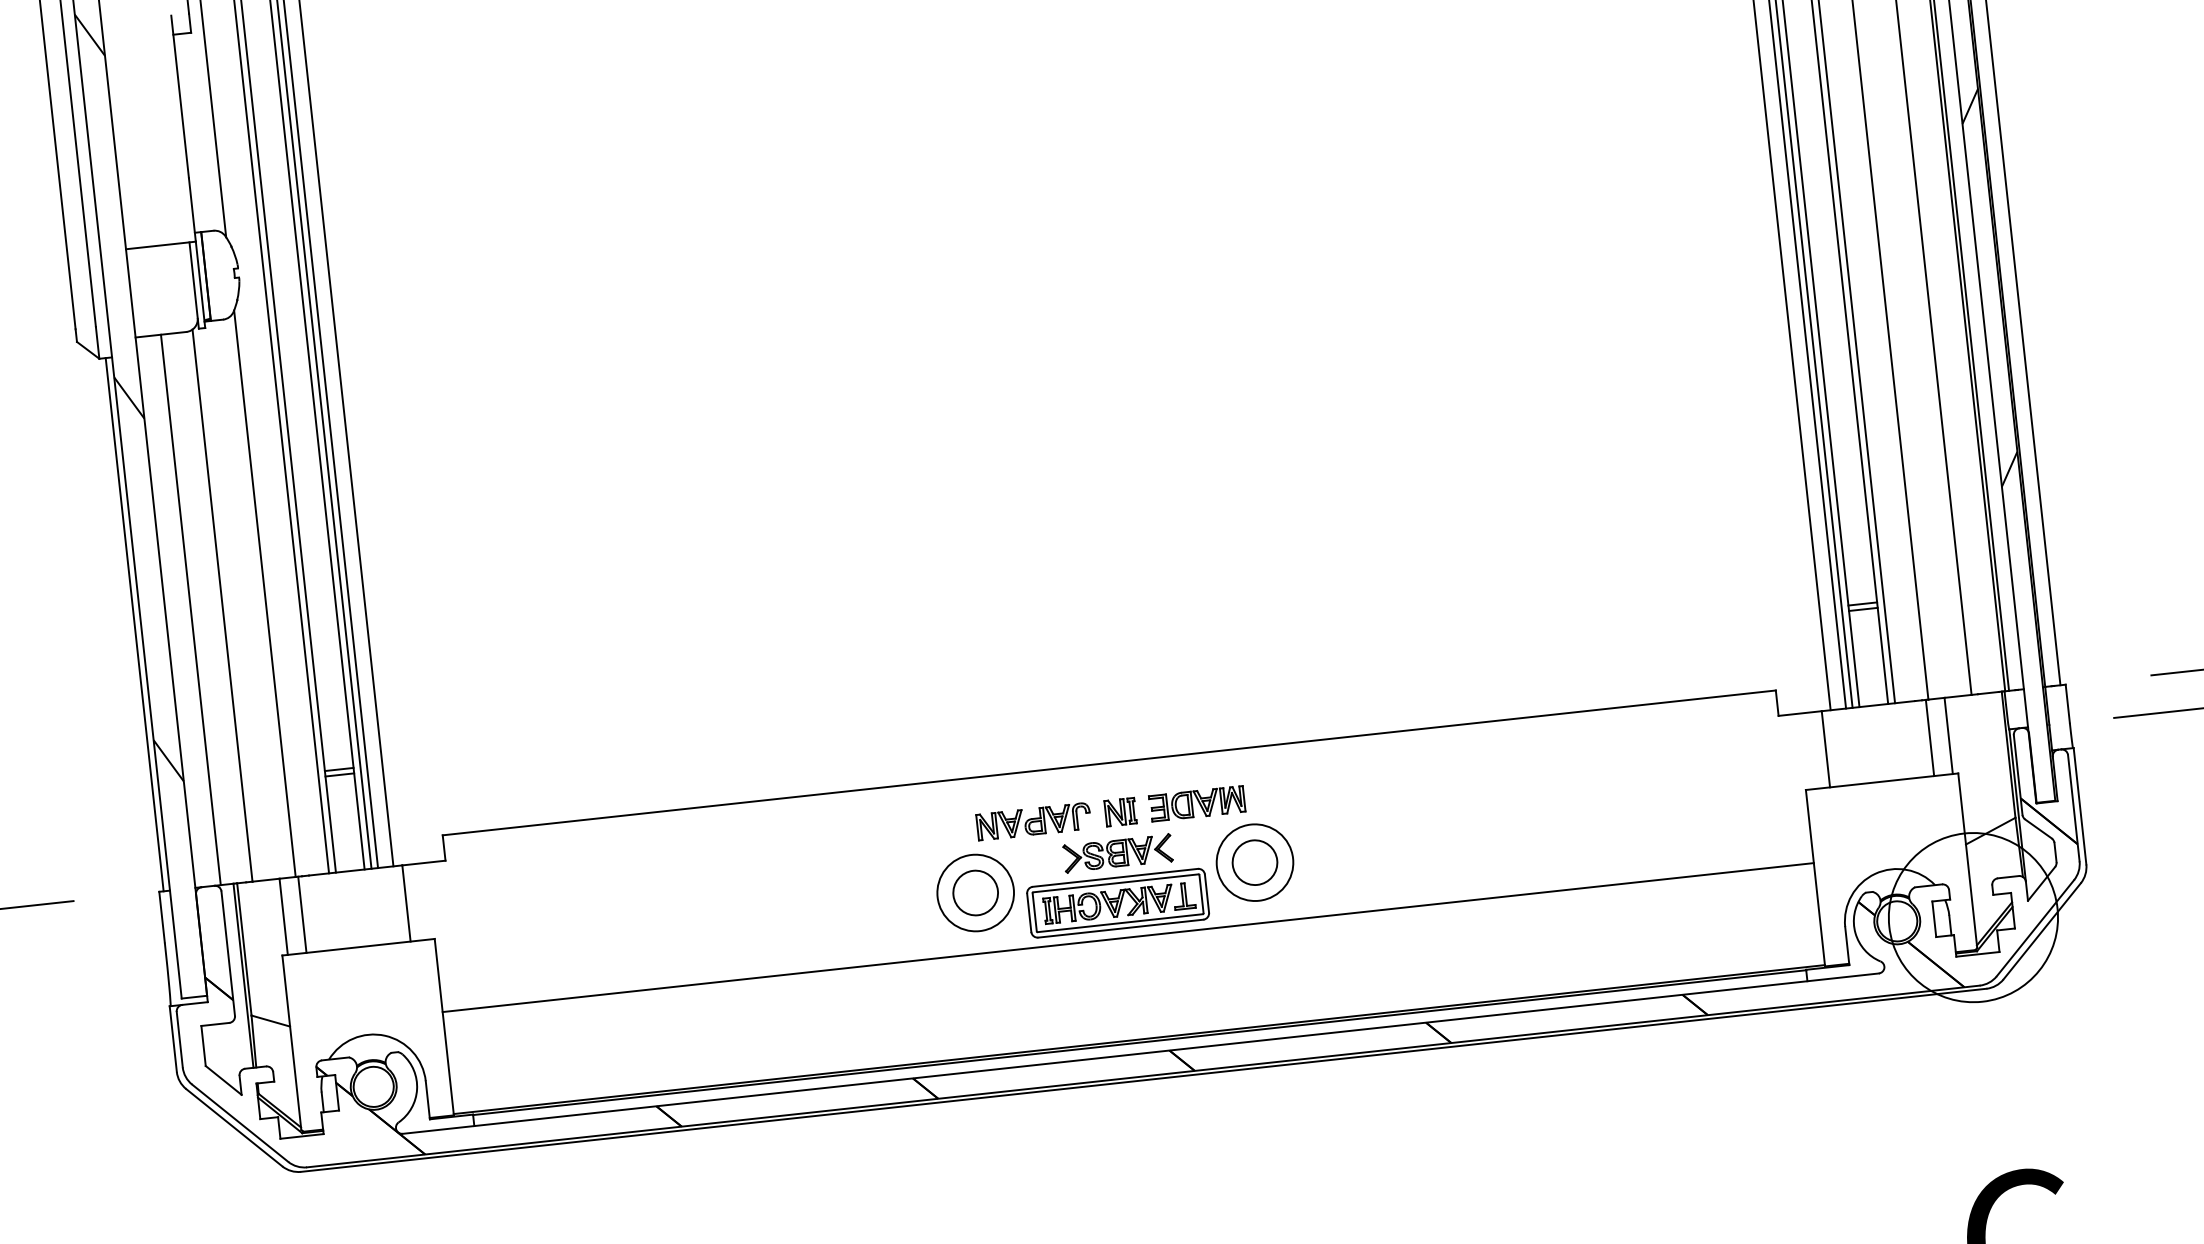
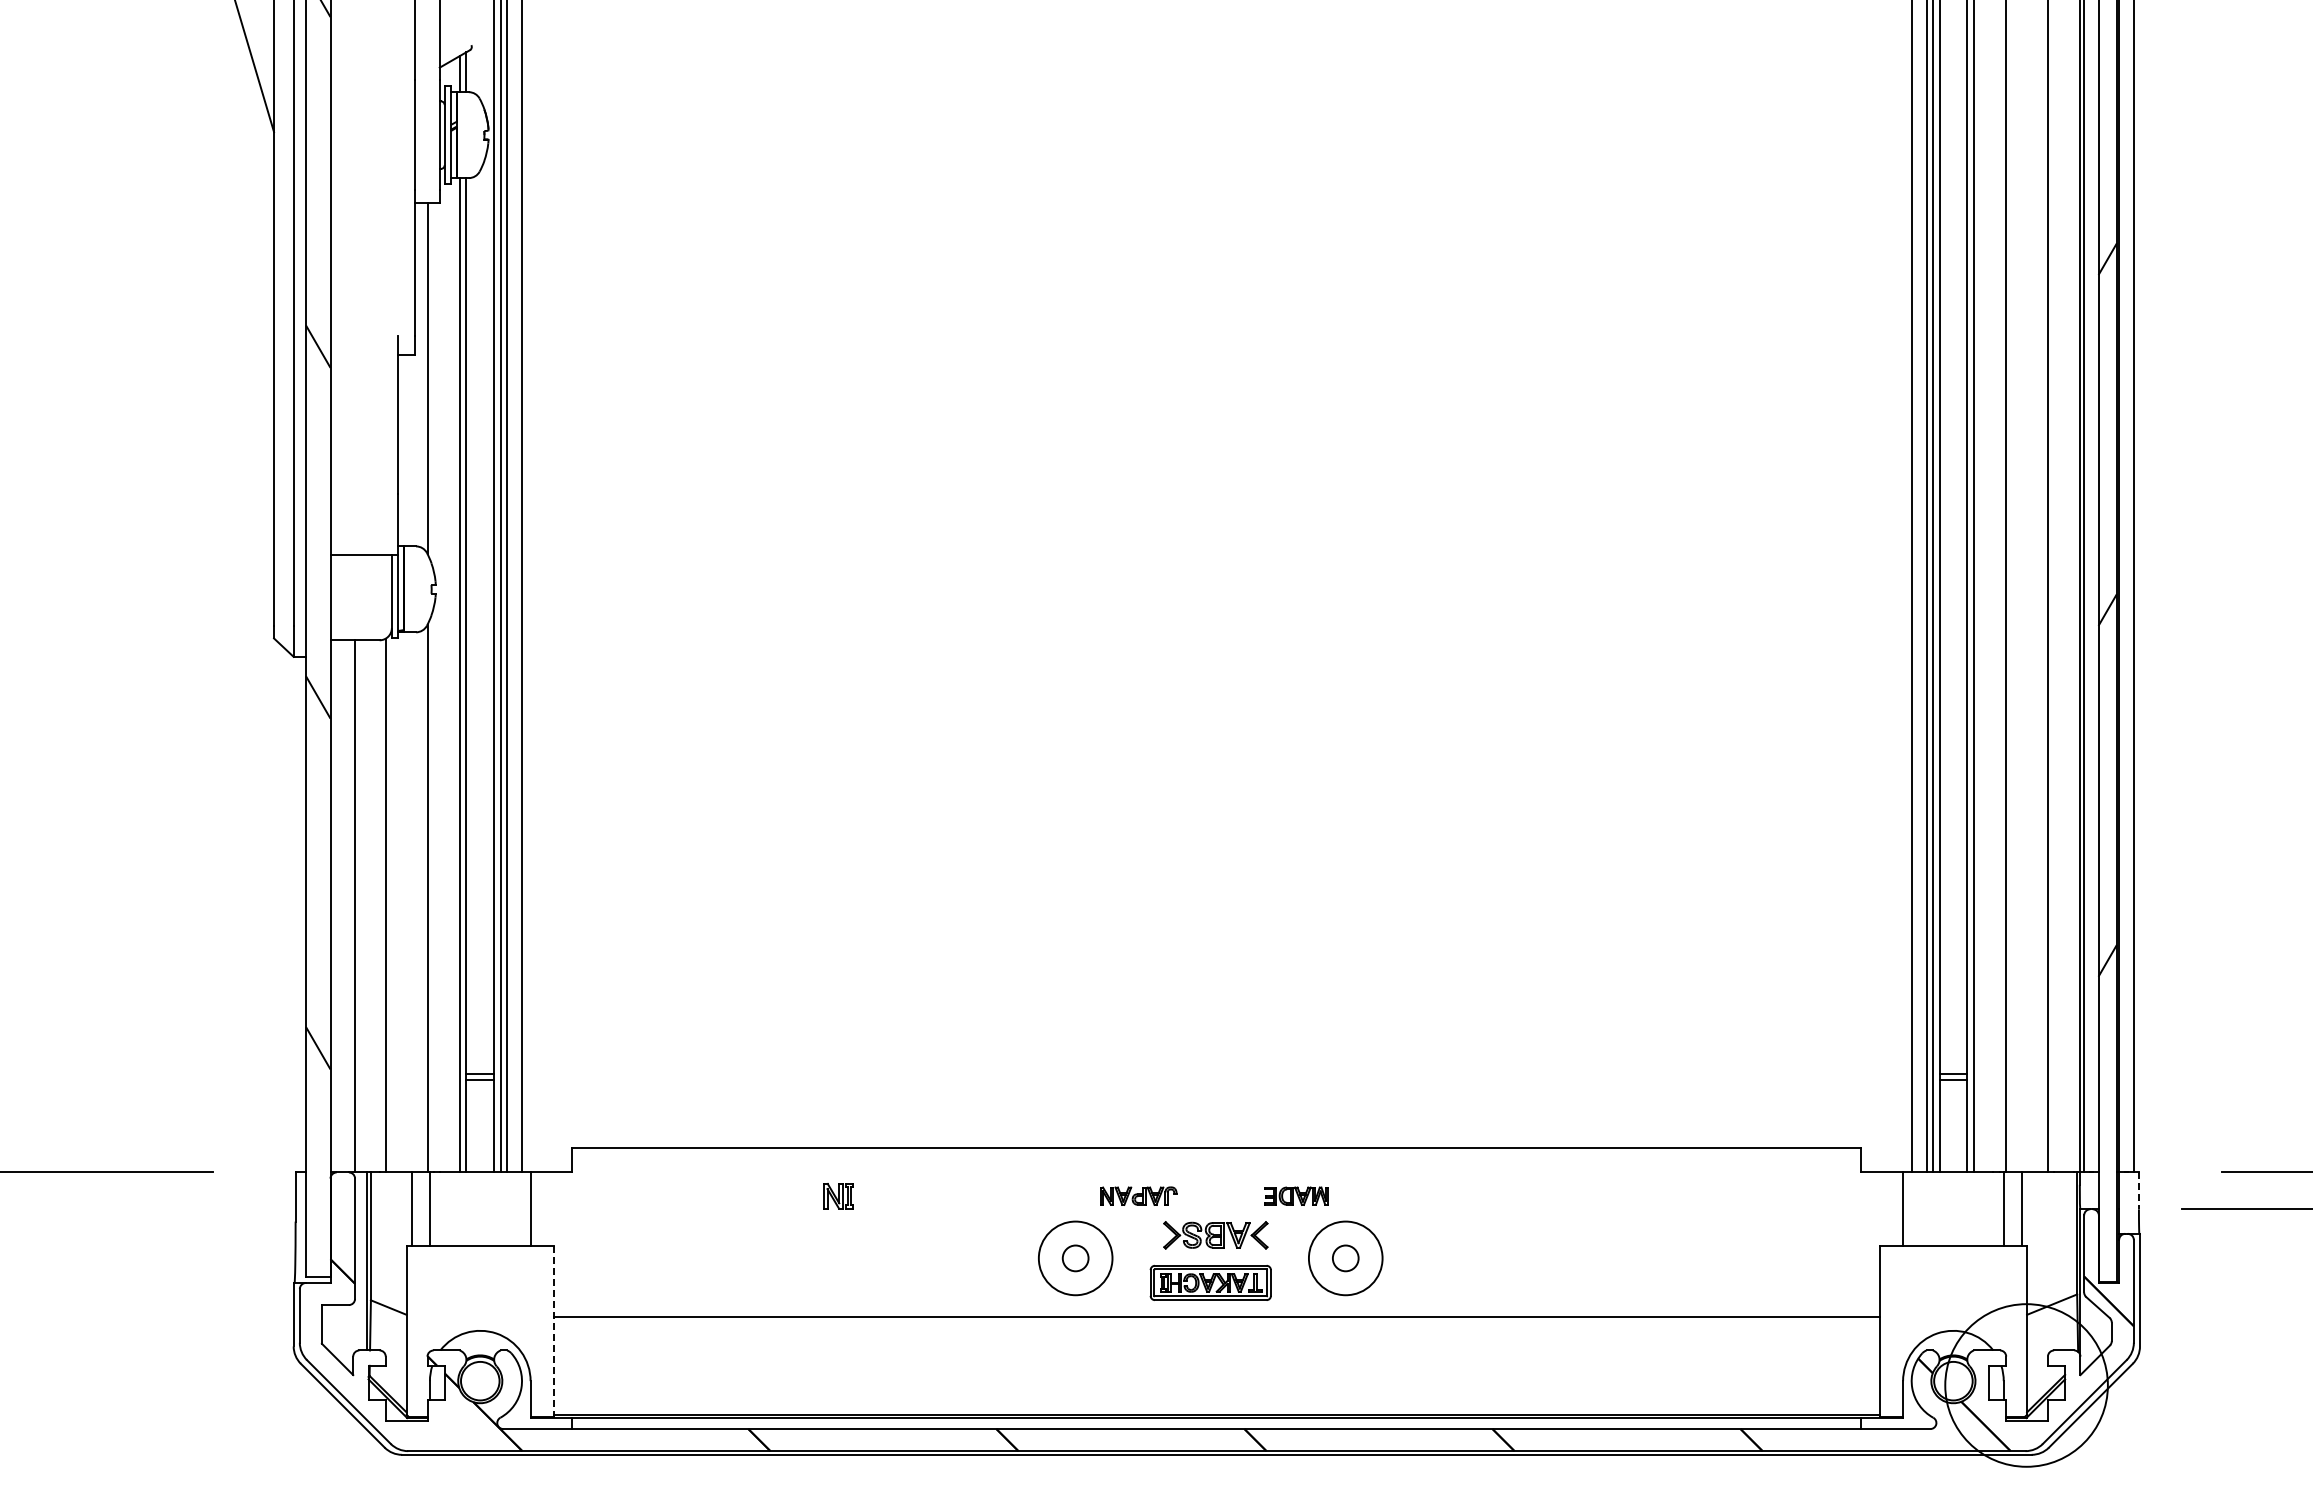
line: (134, 624) -> (299, 914), removed
line: (2067, 704) -> (2138, 1191), solid -> dashed
part: (1197, 803) -> (1296, 1195), size x0.7
part: (1120, 812) -> (838, 1196), moved
part: (1033, 820) -> (1138, 1195), size x0.7
circle: (1254, 861) -> (1345, 1257), size x0.6
circle: (975, 892) -> (1075, 1257), size x0.6
part: (1117, 902) -> (1210, 1282), size x0.7
line: (443, 1027) -> (553, 1331), solid -> dashed

